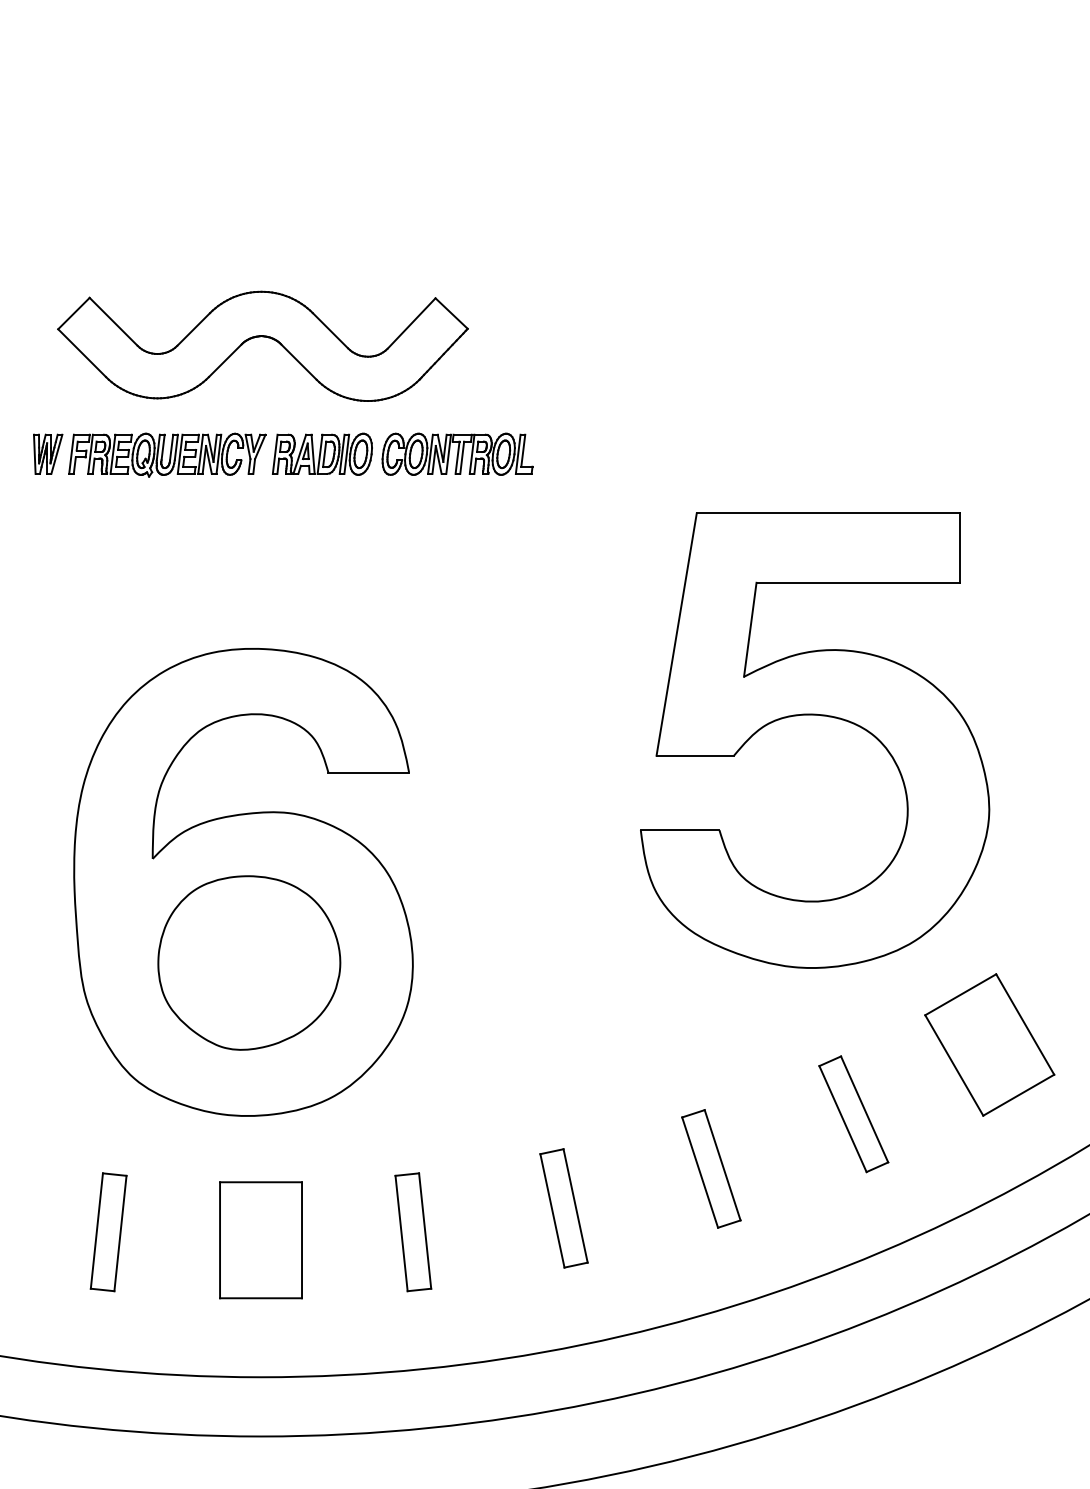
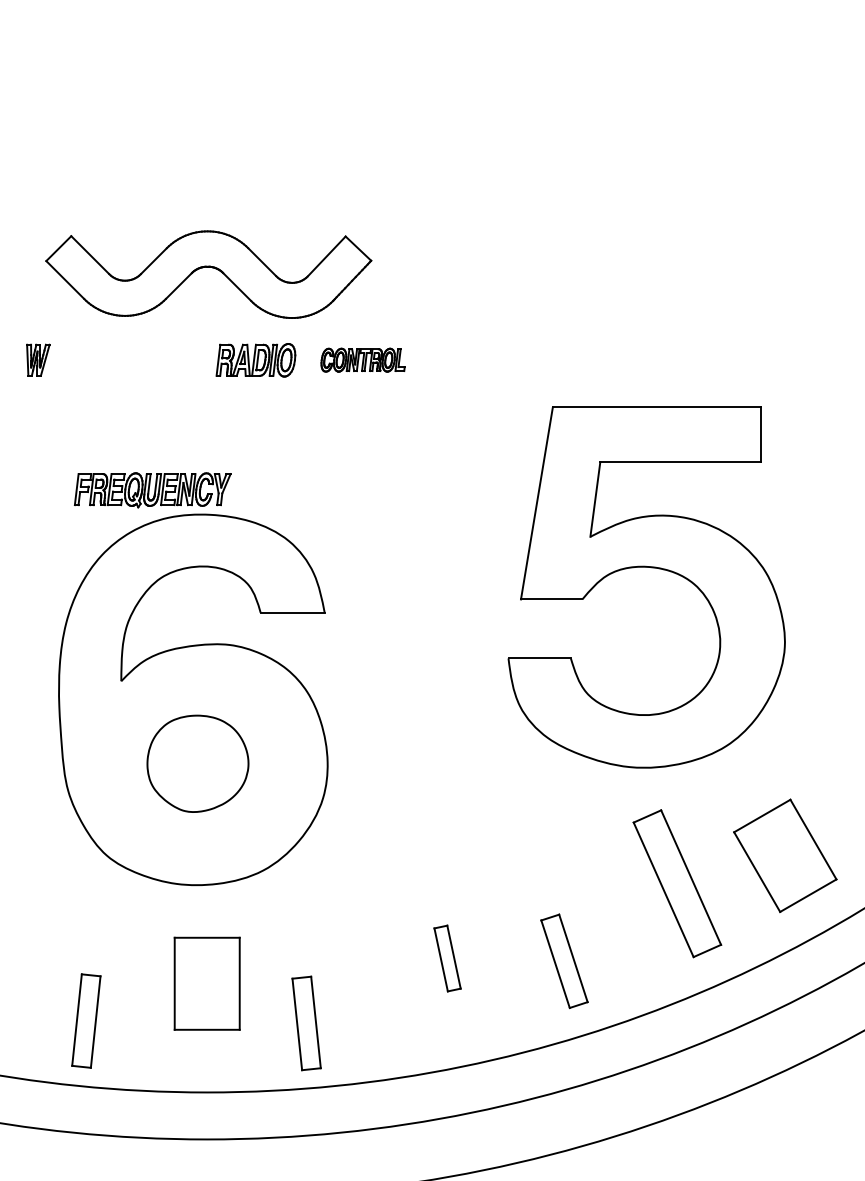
part: (457, 453) -> (363, 359), size x0.7
part: (167, 454) -> (152, 489), moved
part: (249, 962) -> (198, 763), size x0.7
part: (989, 1044) -> (785, 855), moved
part: (853, 1114) -> (677, 884), size x1.6
part: (711, 1168) -> (564, 960), moved
part: (563, 1208) -> (447, 958), size x0.7
part: (108, 1232) -> (86, 1021), moved
part: (413, 1232) -> (306, 1023), moved

